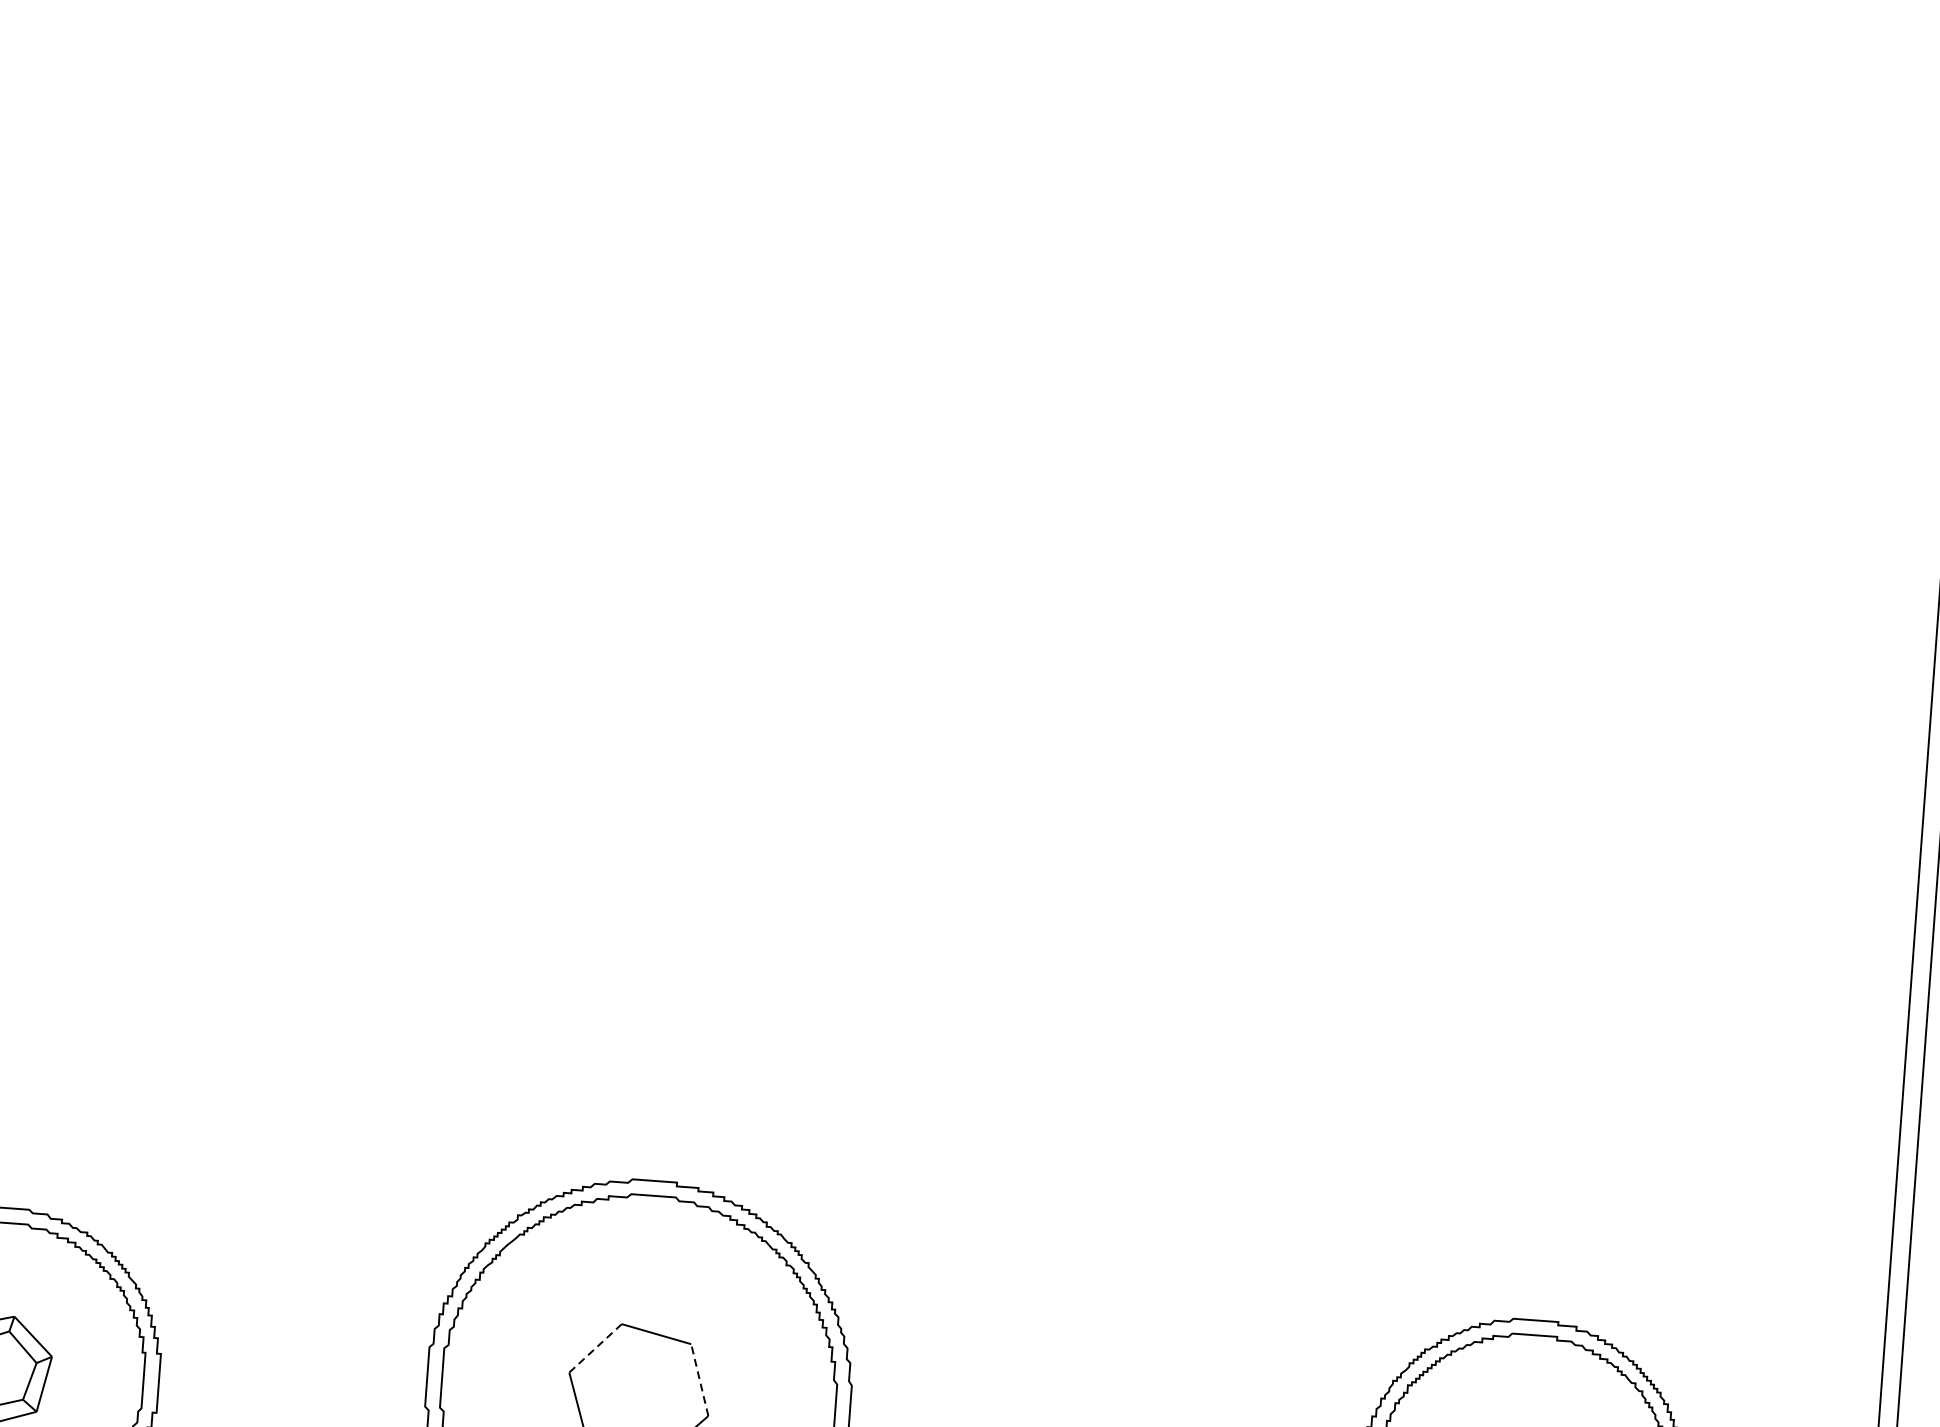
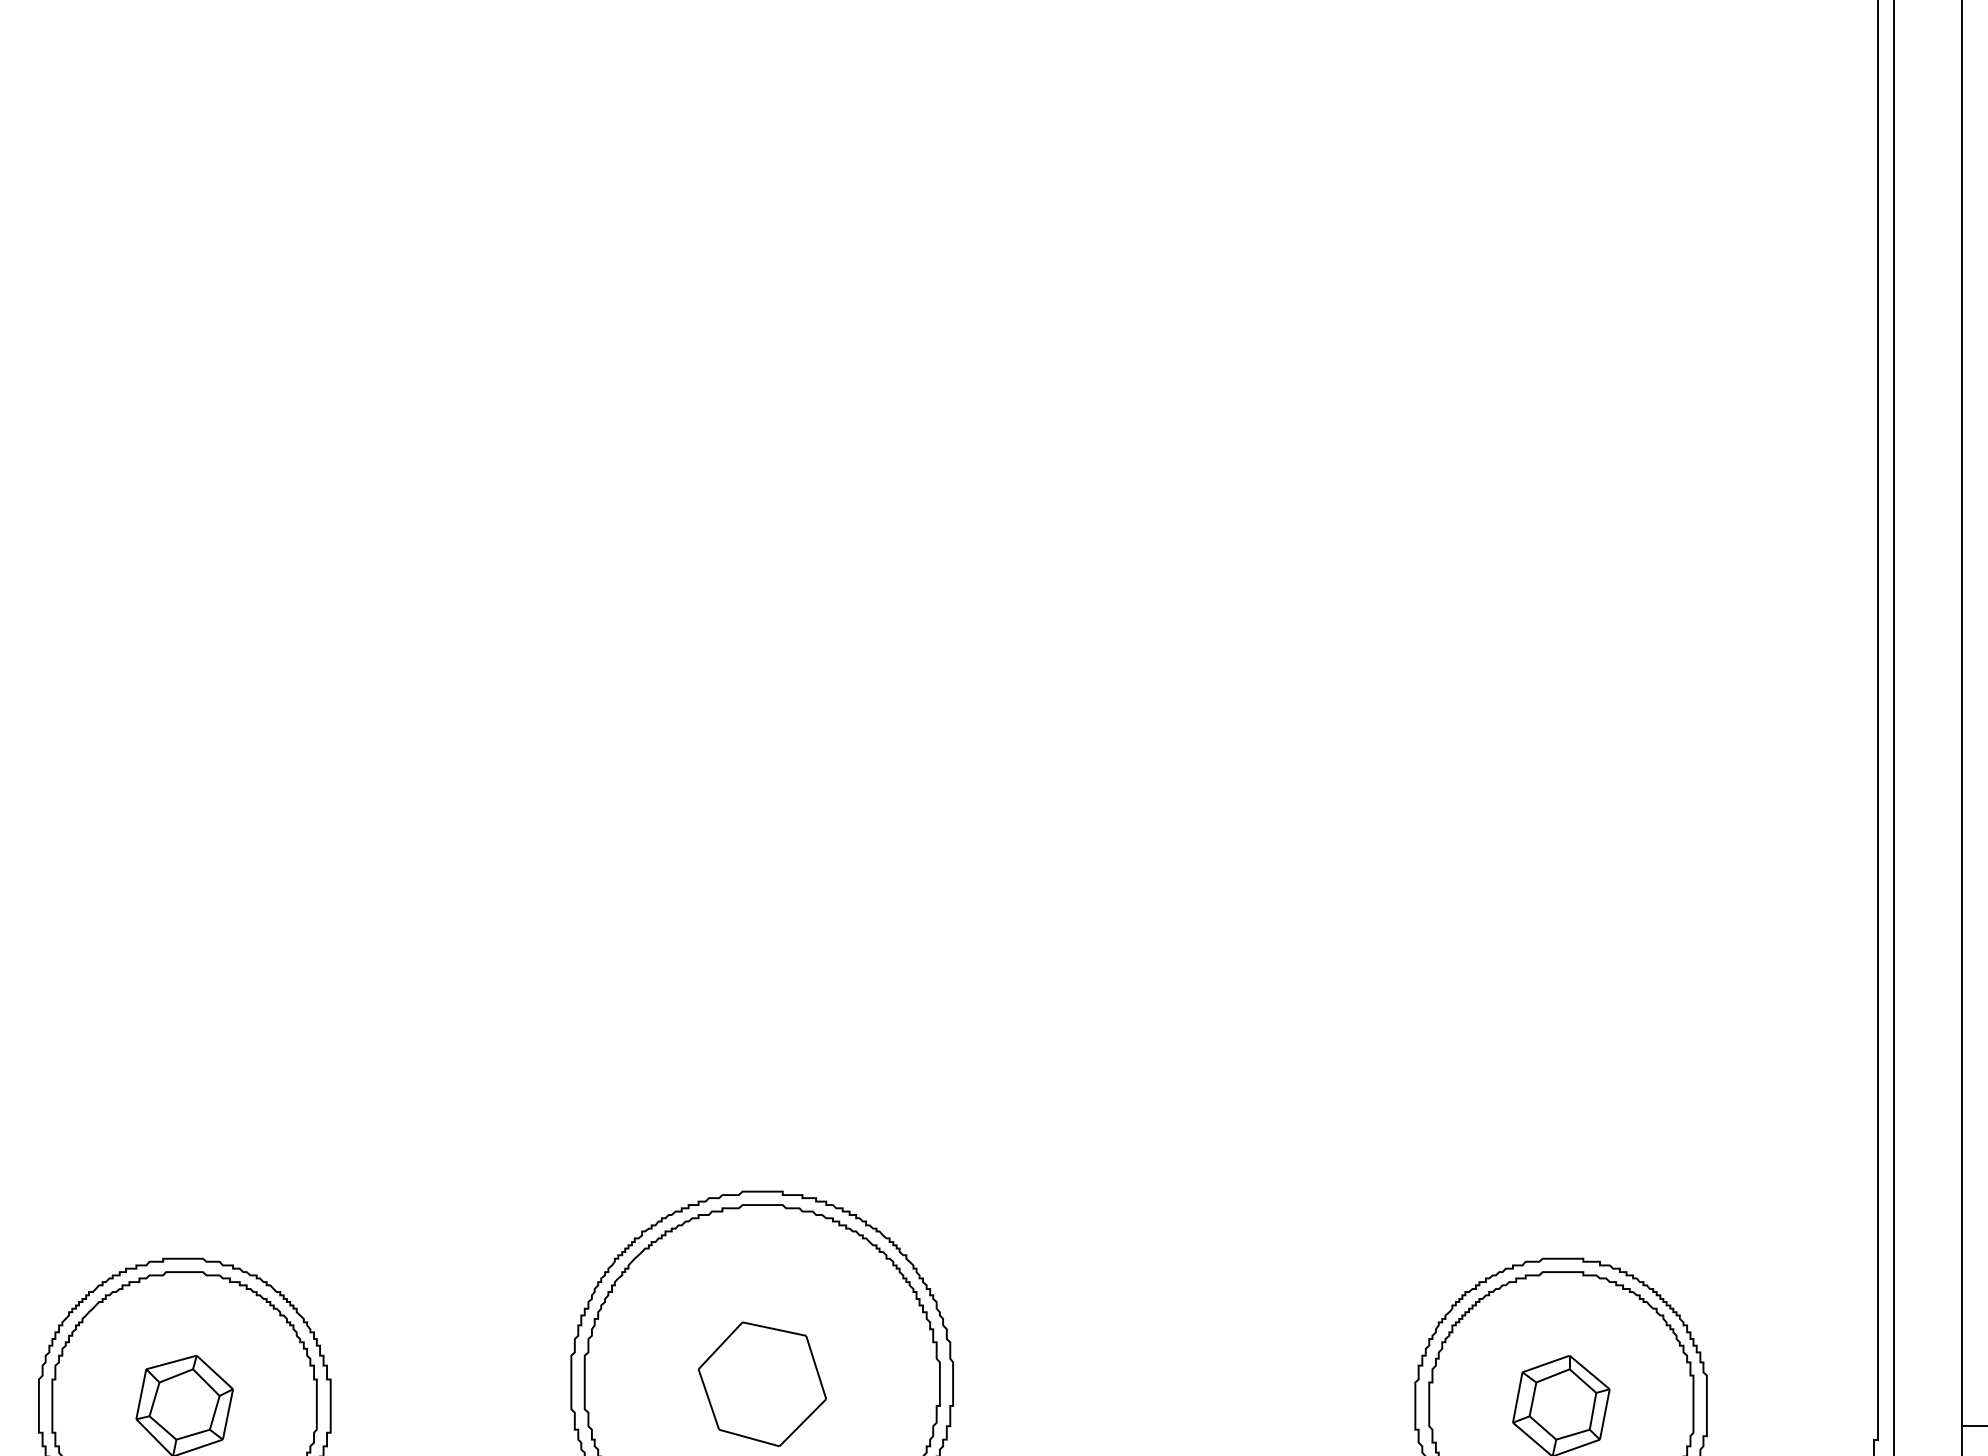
line: (595, 1349) -> (720, 1346), dashed -> solid
line: (700, 1380) -> (816, 1367), dashed -> solid

